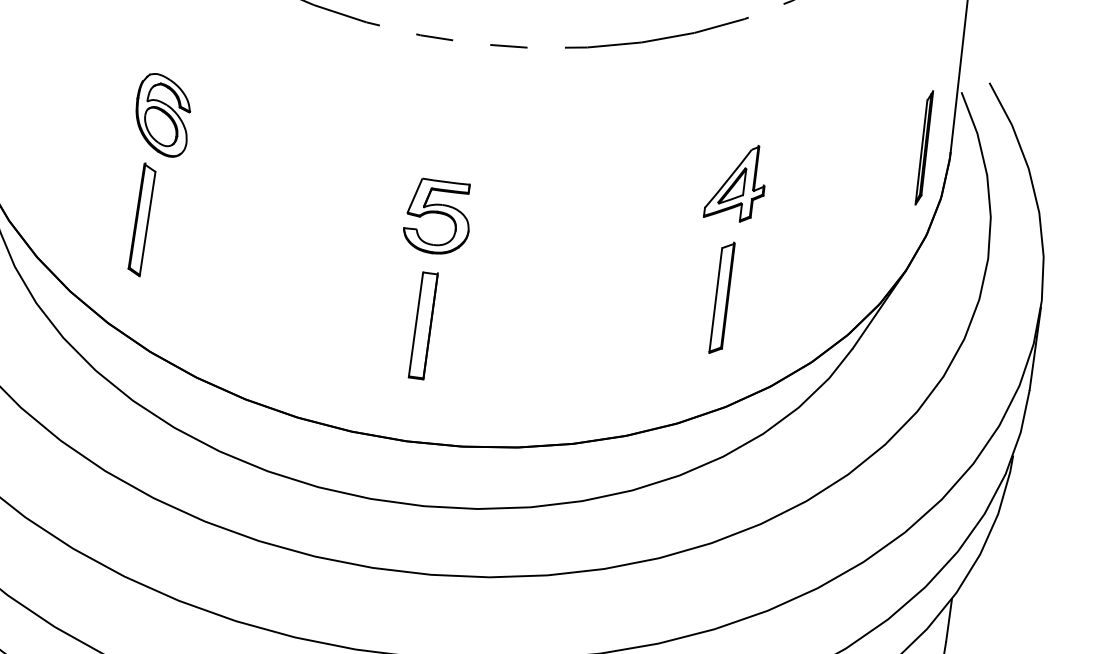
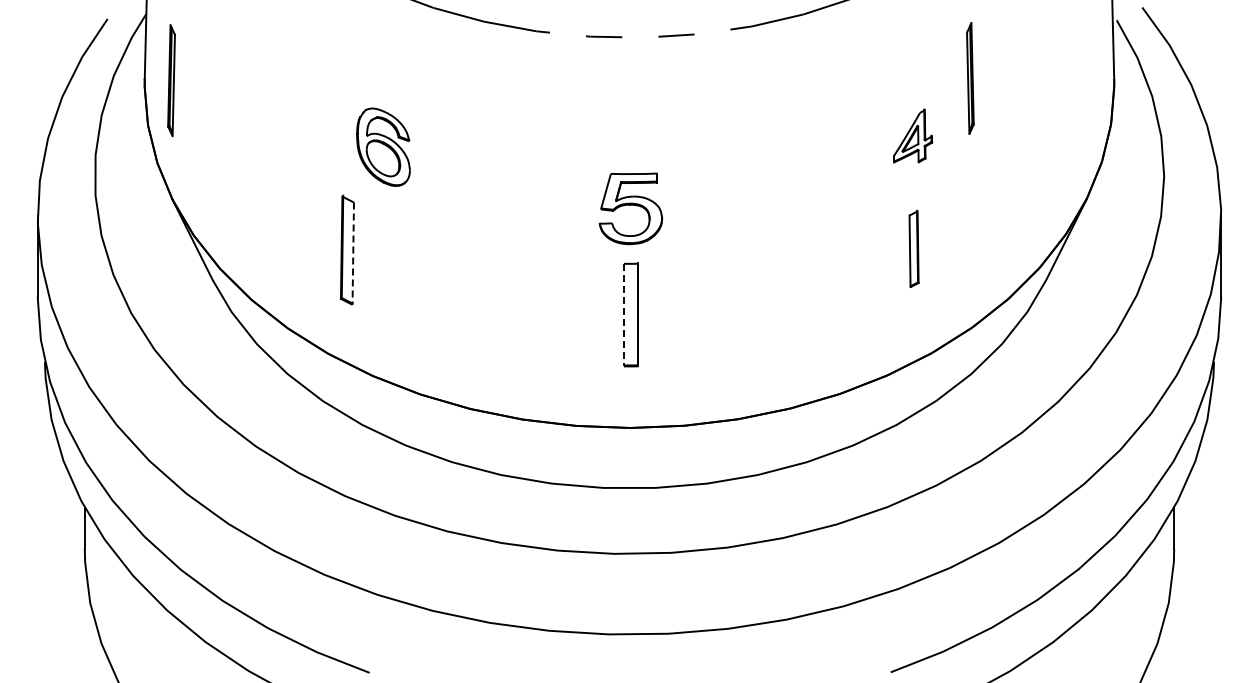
part: (162, 114) -> (383, 146), moved
part: (924, 147) -> (970, 78), moved
part: (736, 181) -> (912, 135), size x0.7
line: (147, 225) -> (353, 254), solid -> dashed
part: (721, 297) -> (913, 248), size x0.7
line: (415, 325) -> (623, 315), solid -> dashed

